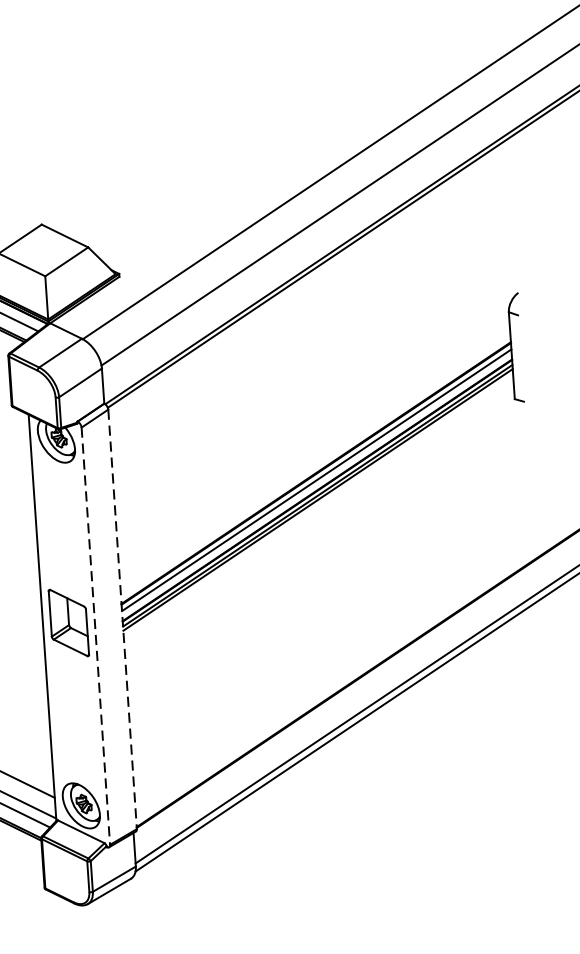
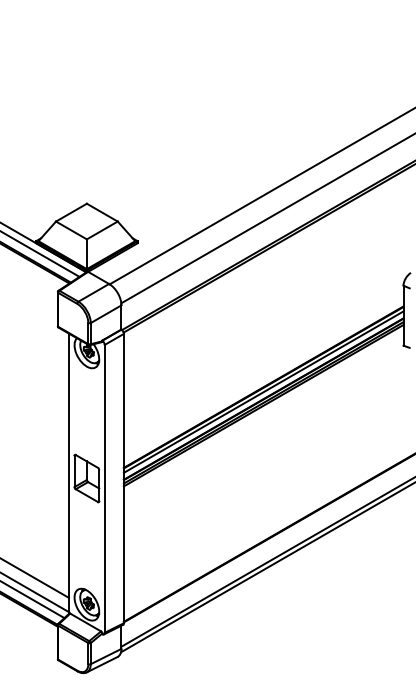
line: (121, 619) -> (123, 478), dashed -> solid
line: (95, 635) -> (104, 488), dashed -> solid

